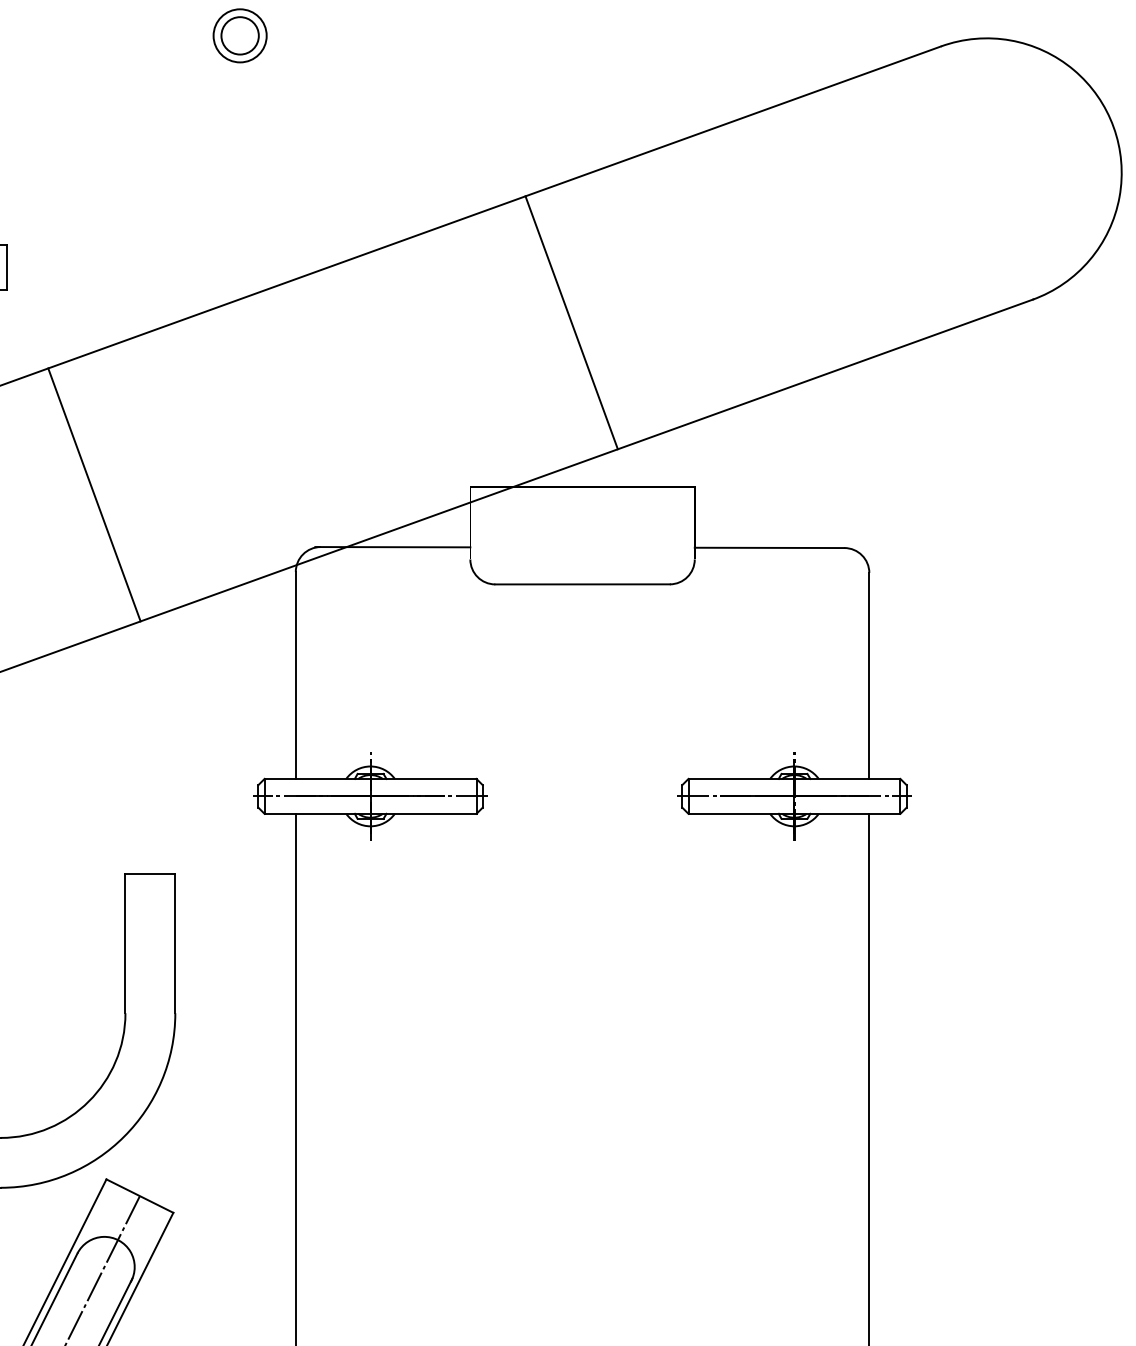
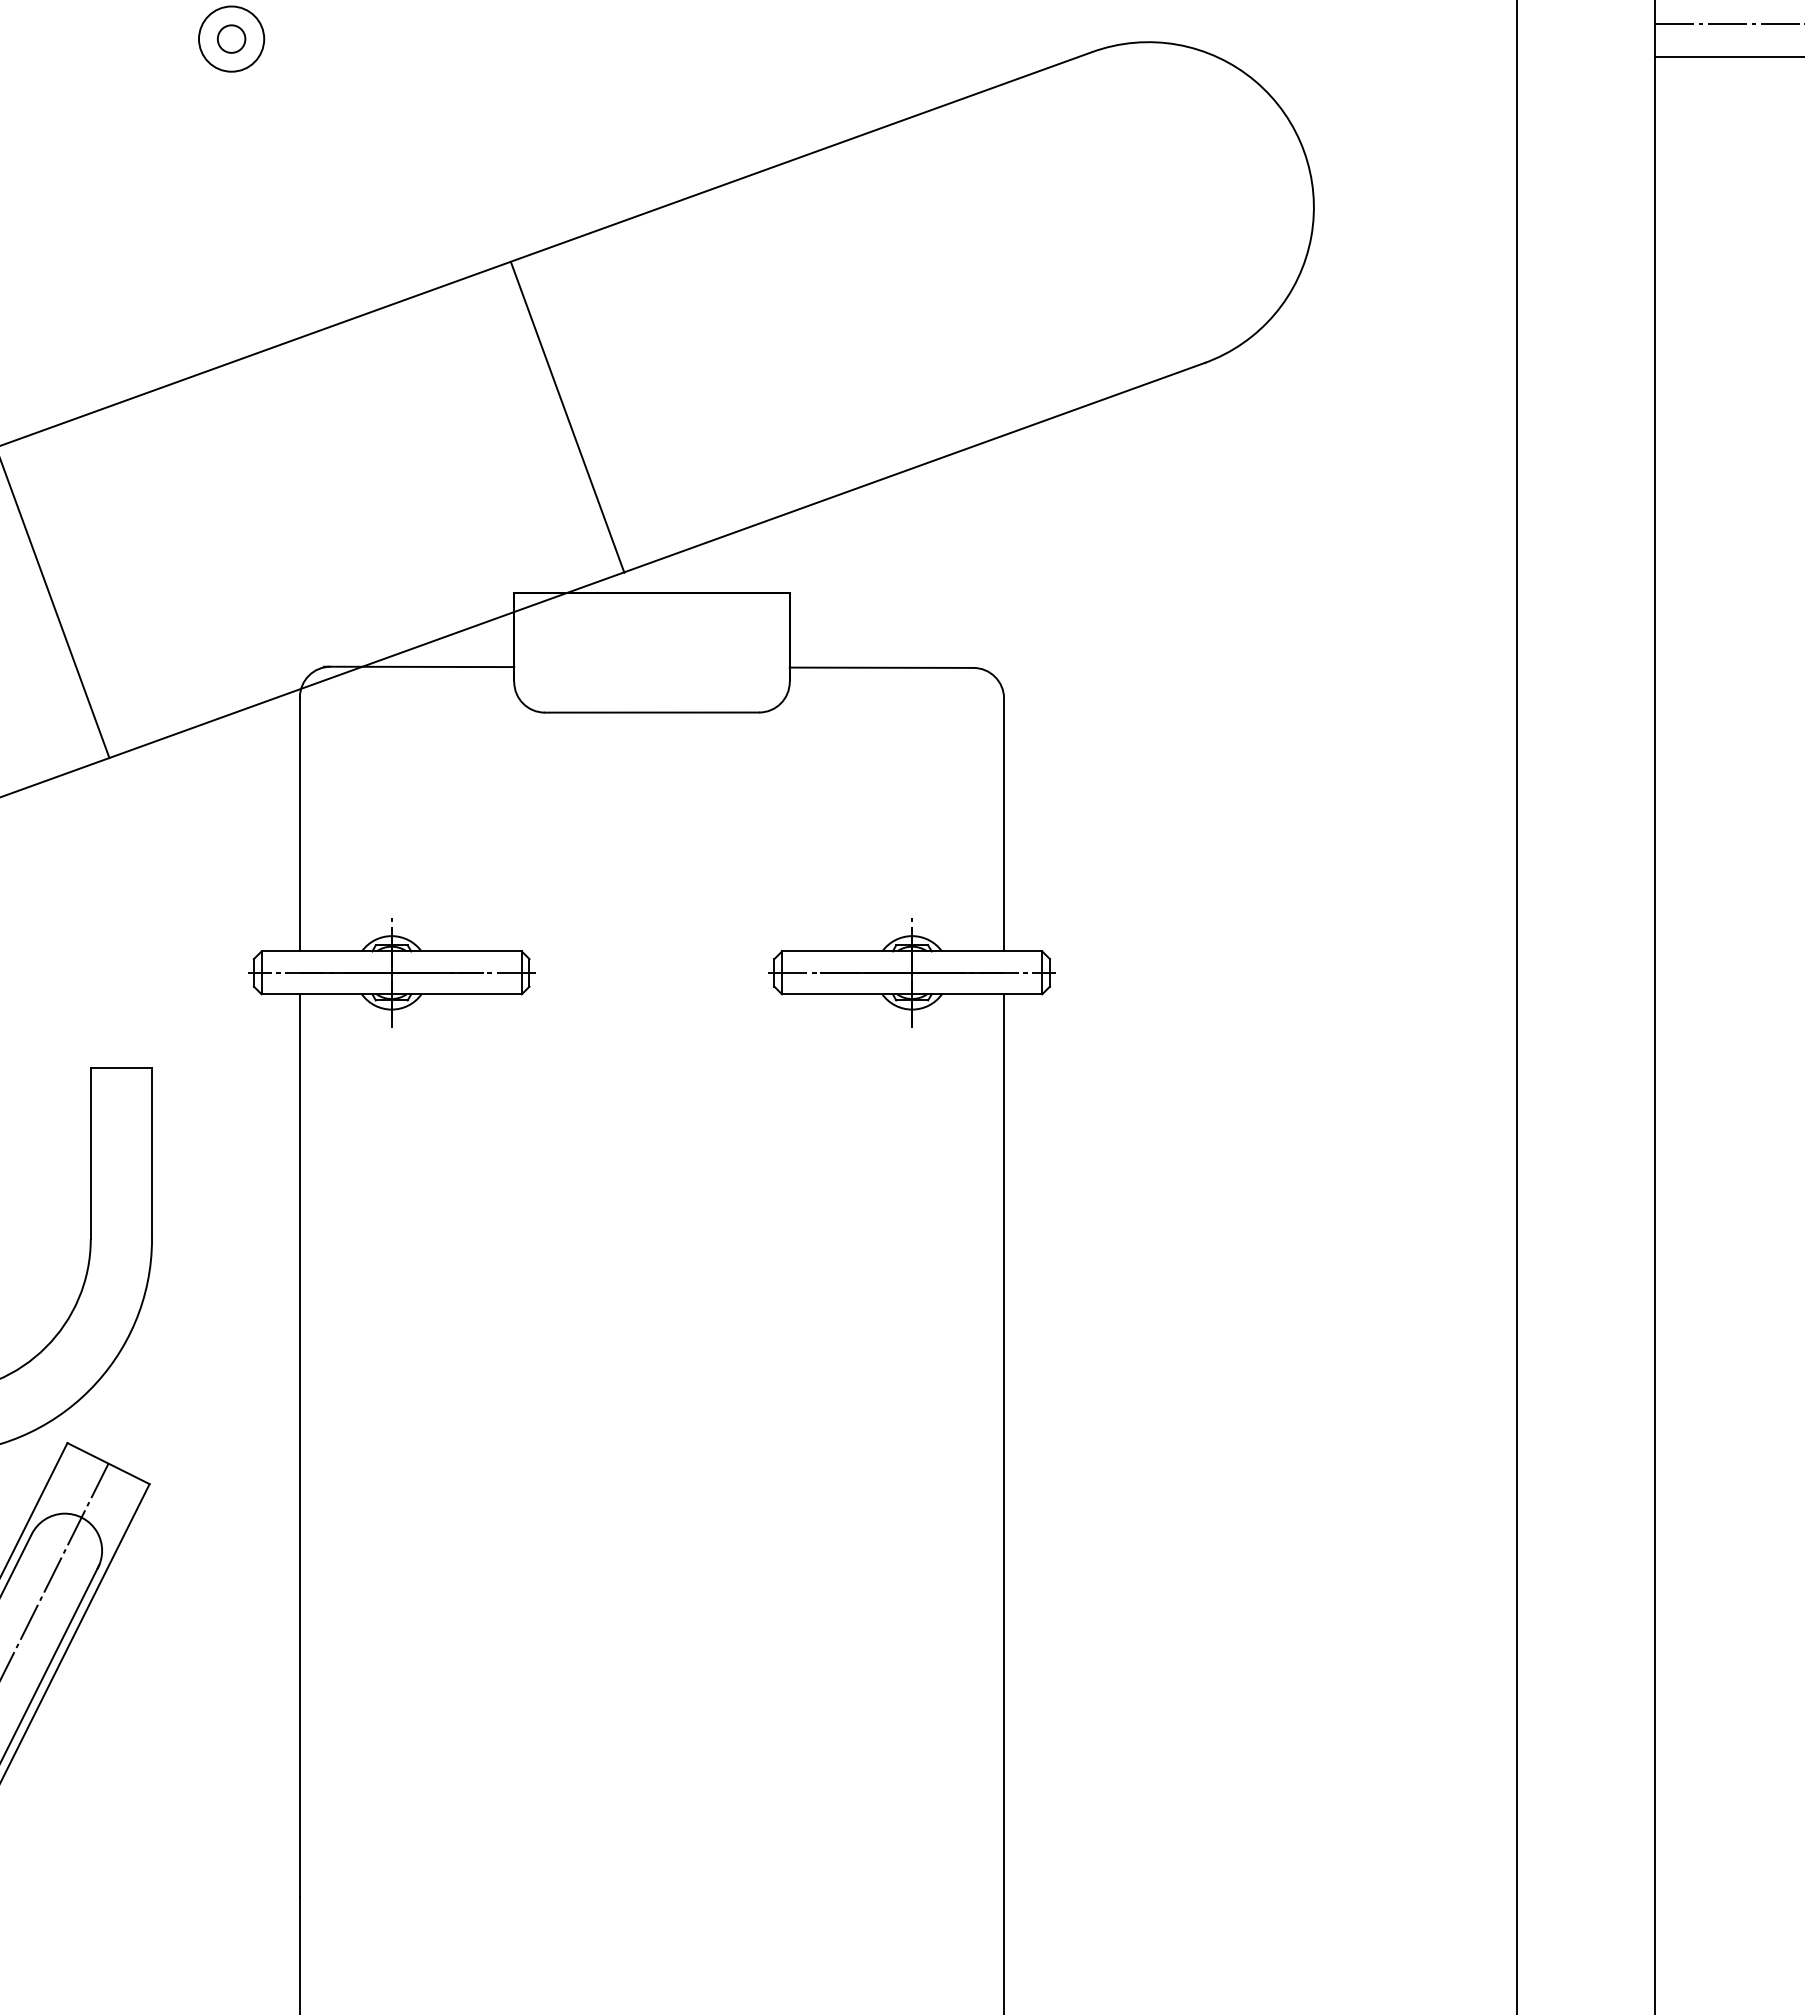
circle: (240, 36) -> (231, 39), size x0.6
line: (571, 322) -> (567, 417), moved

